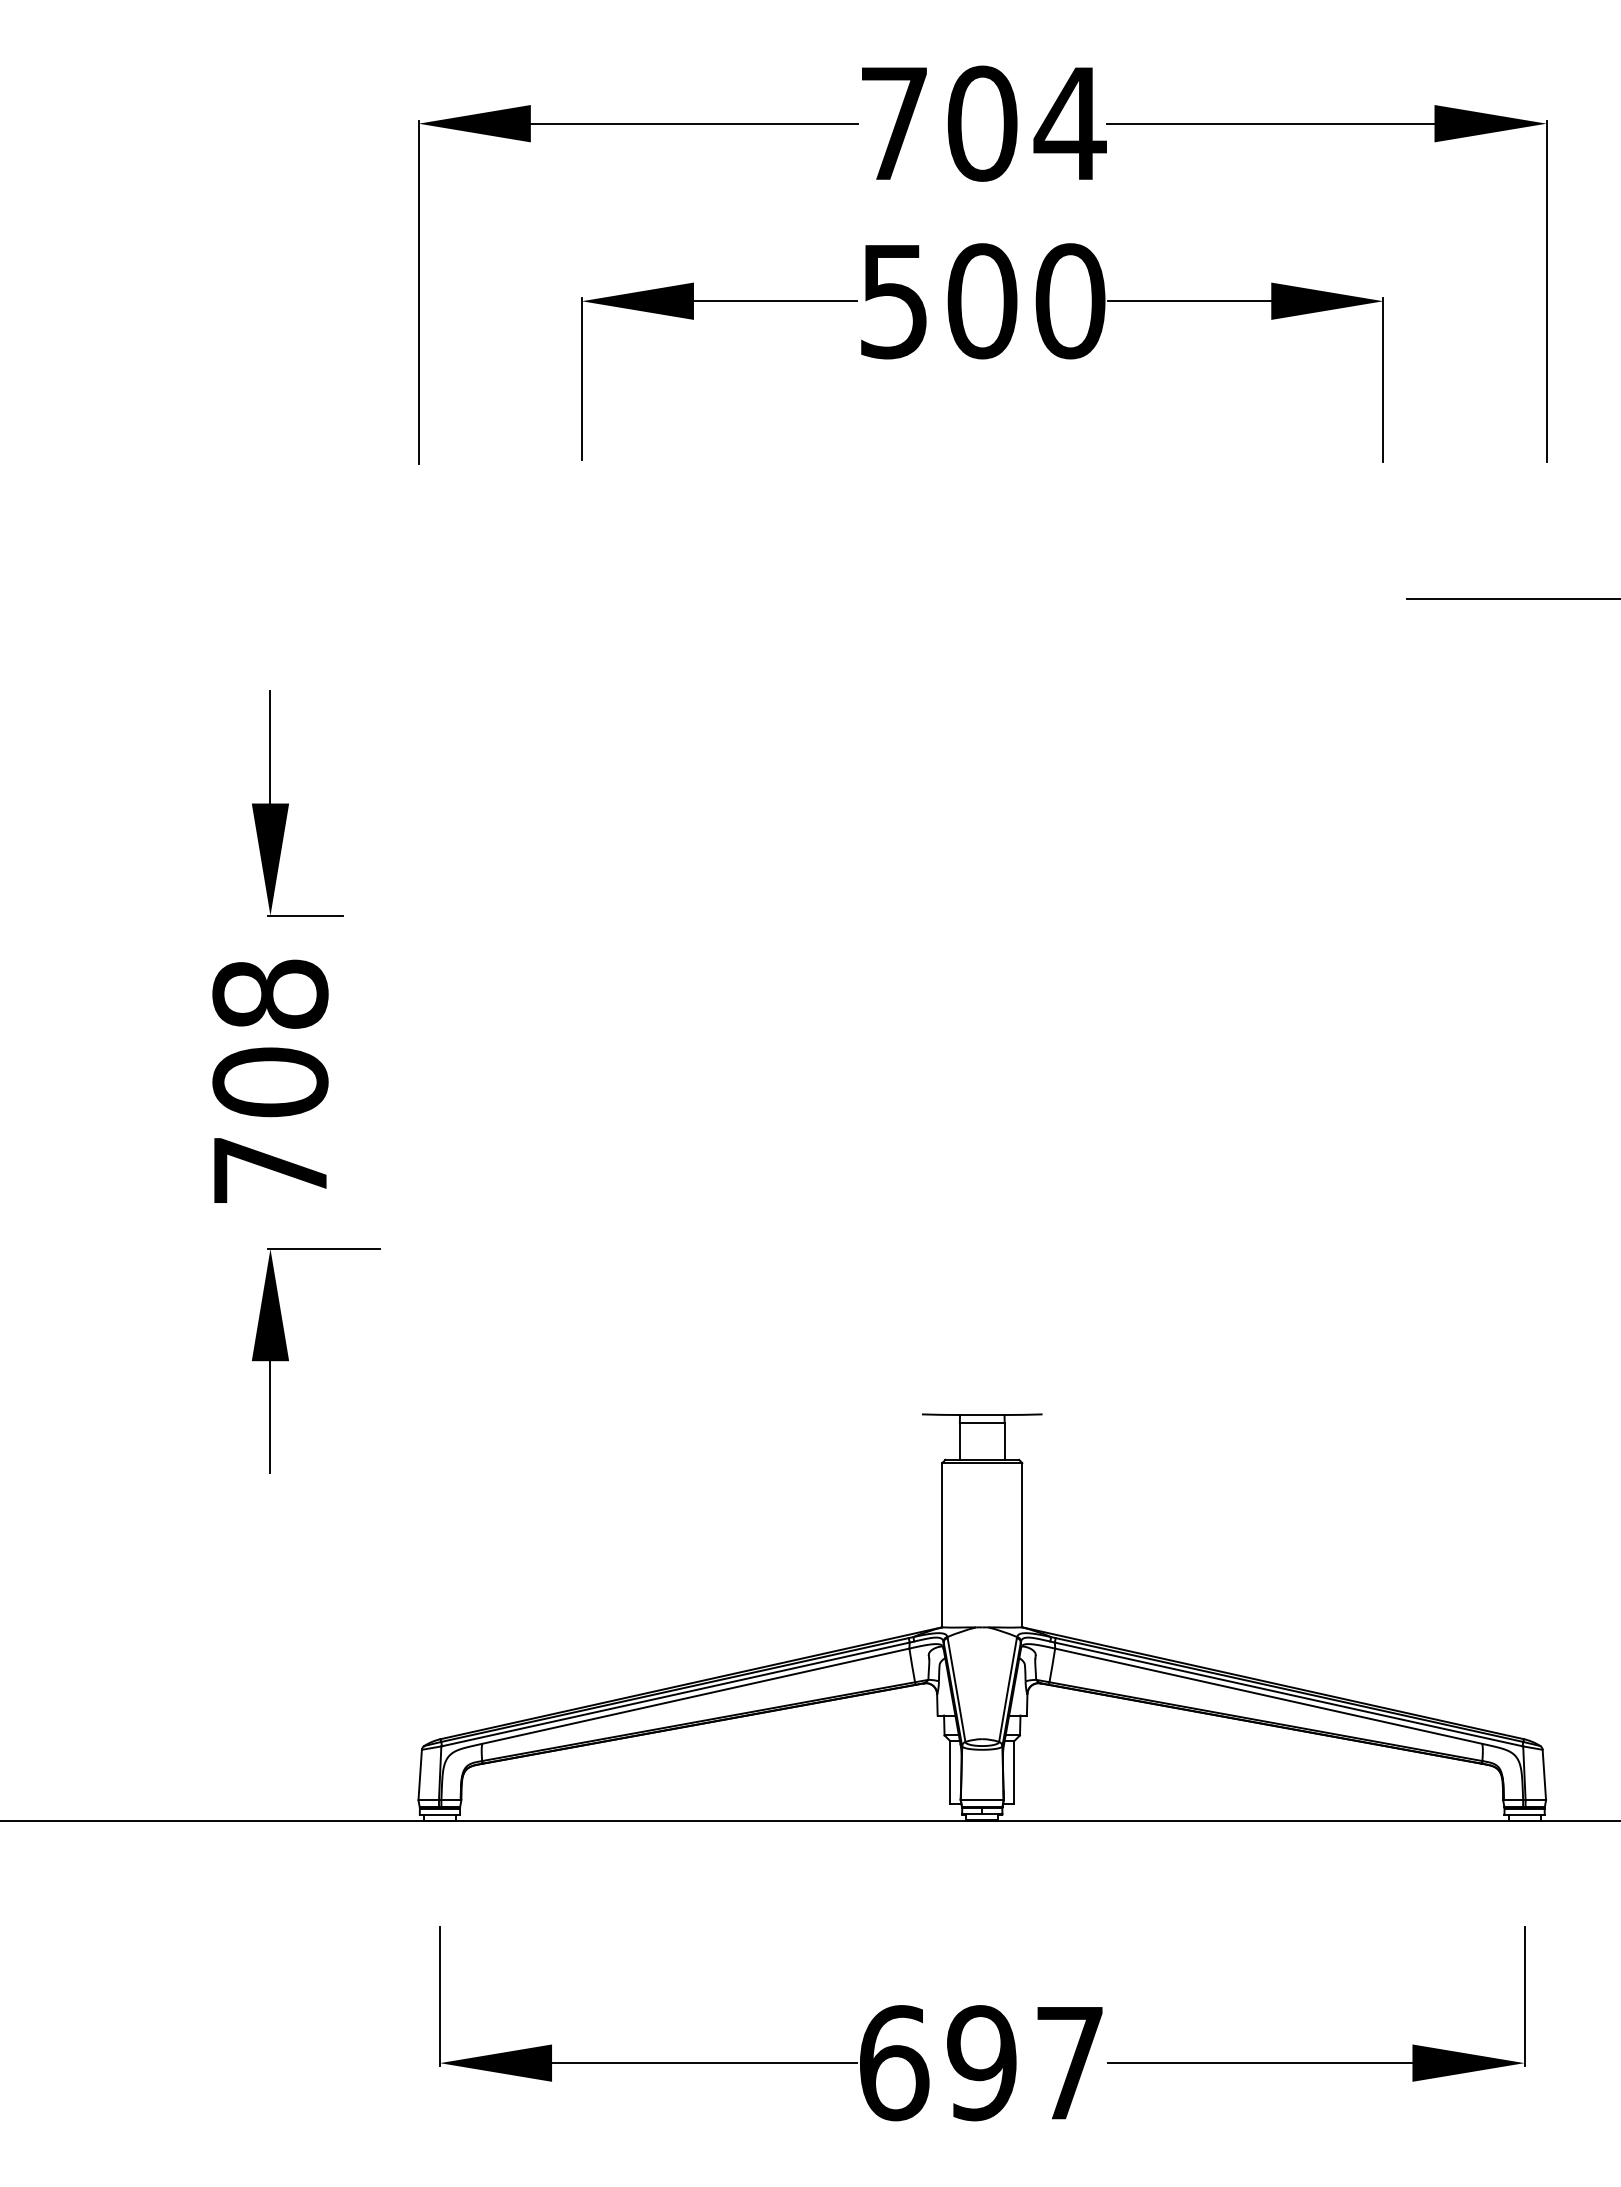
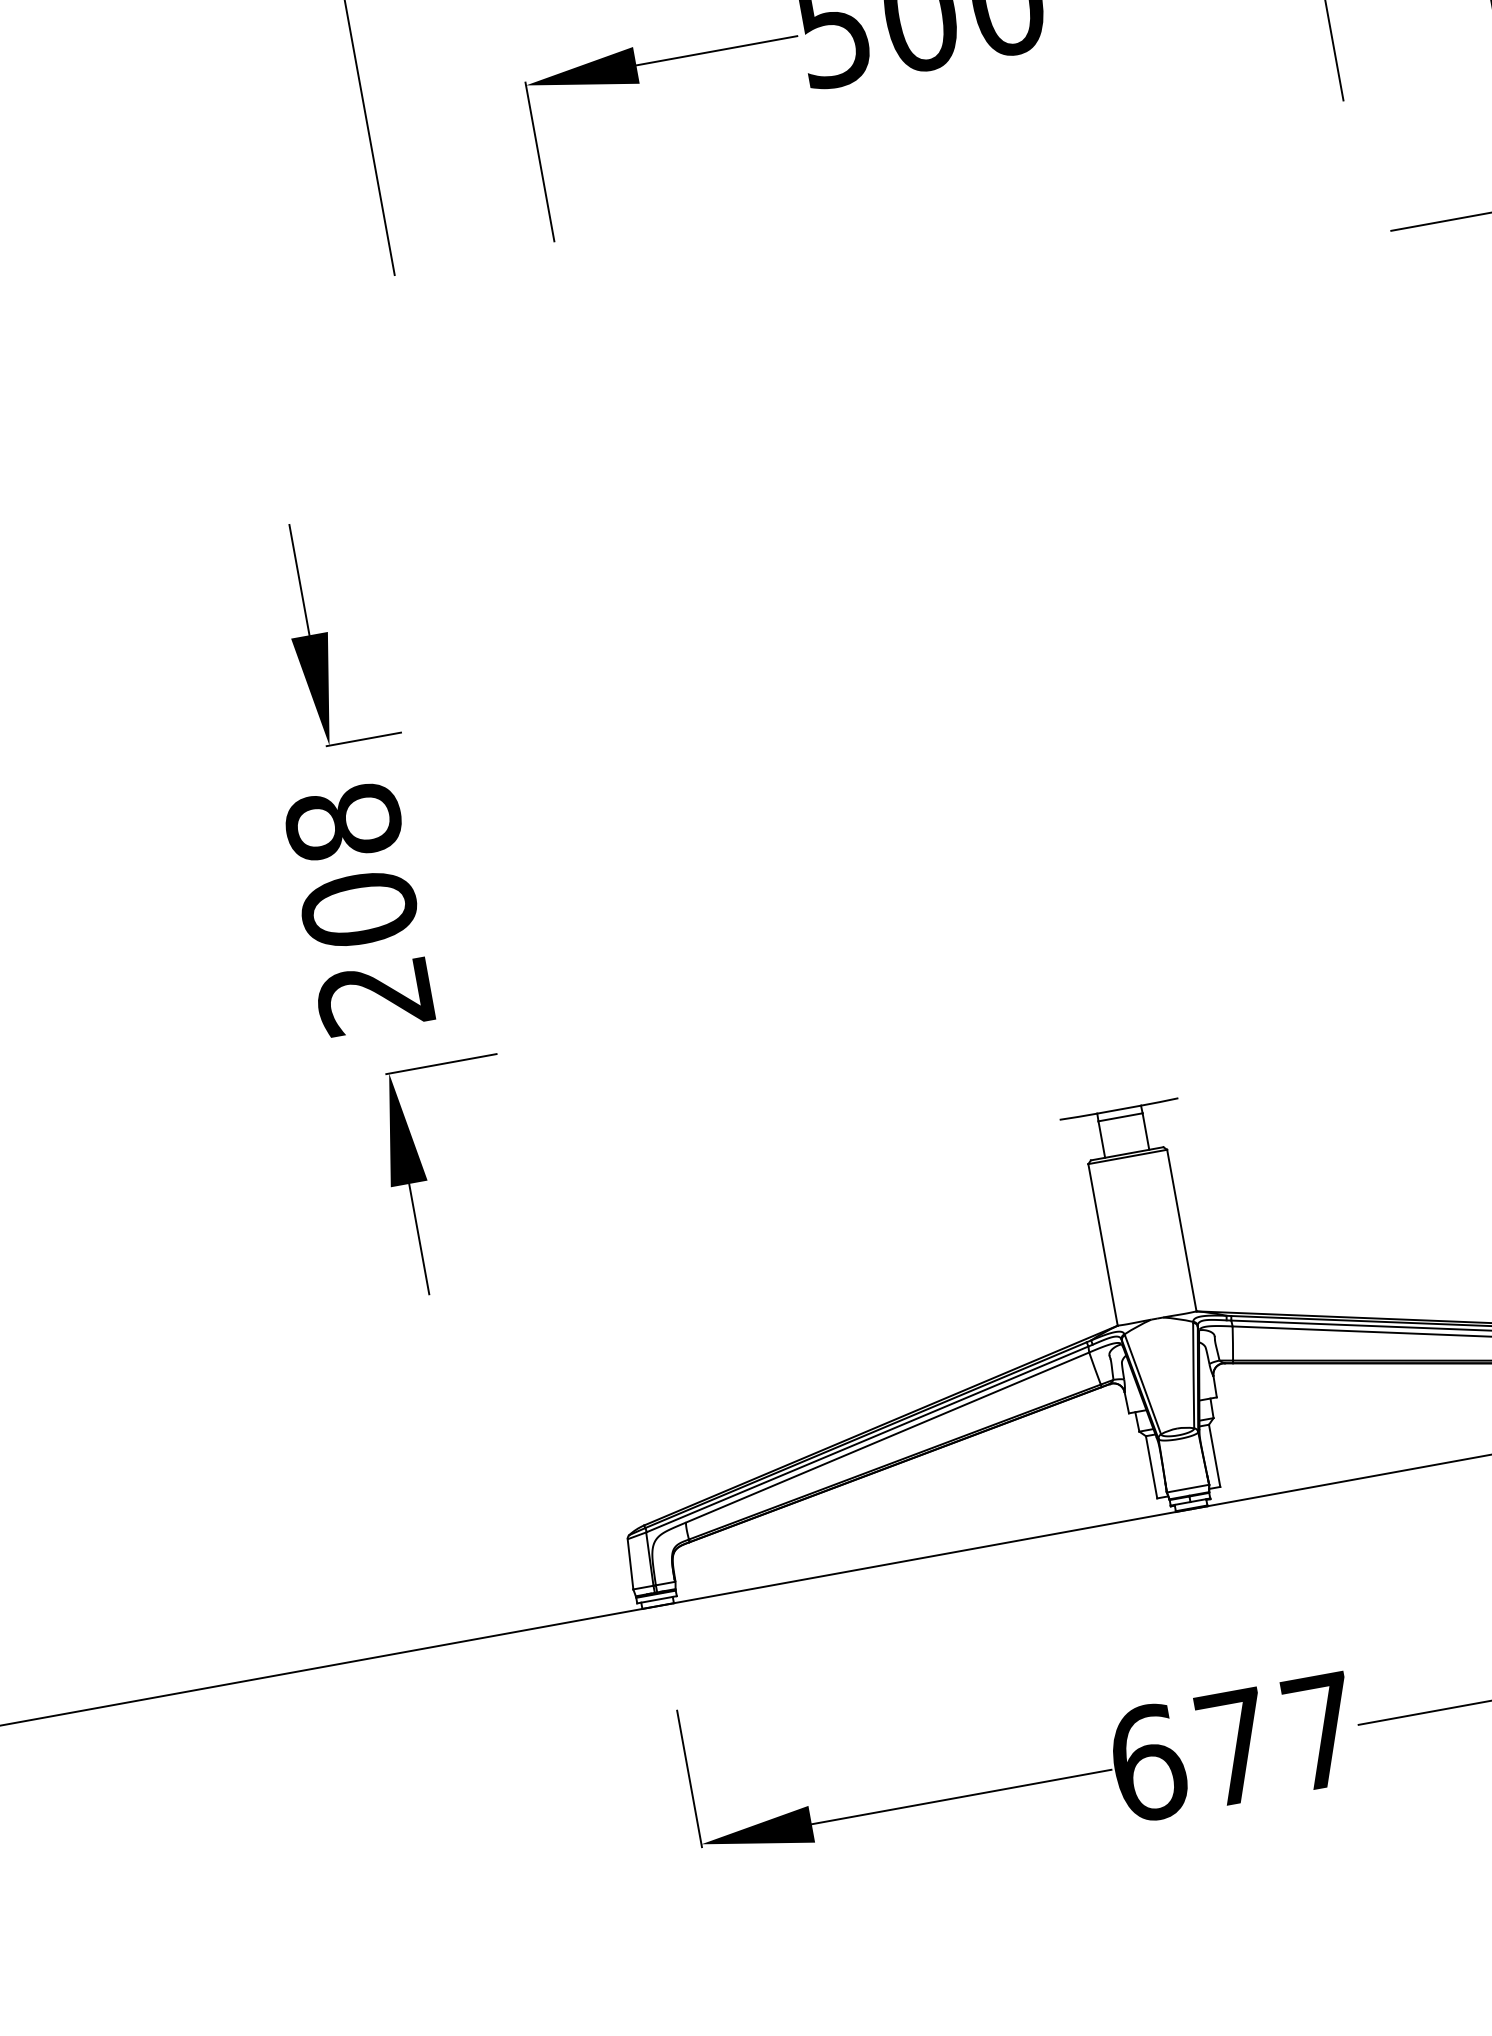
text: (269, 1171) -> (374, 997), 708 -> 208
text: (981, 2063) -> (1234, 1747), 697 -> 677

